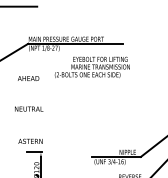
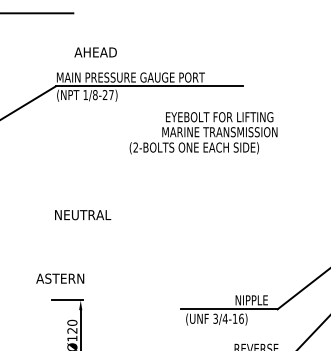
text: (91, 66) -> (201, 131), moved
text: (28, 78) -> (95, 52), moved
text: (29, 108) -> (83, 213), moved

